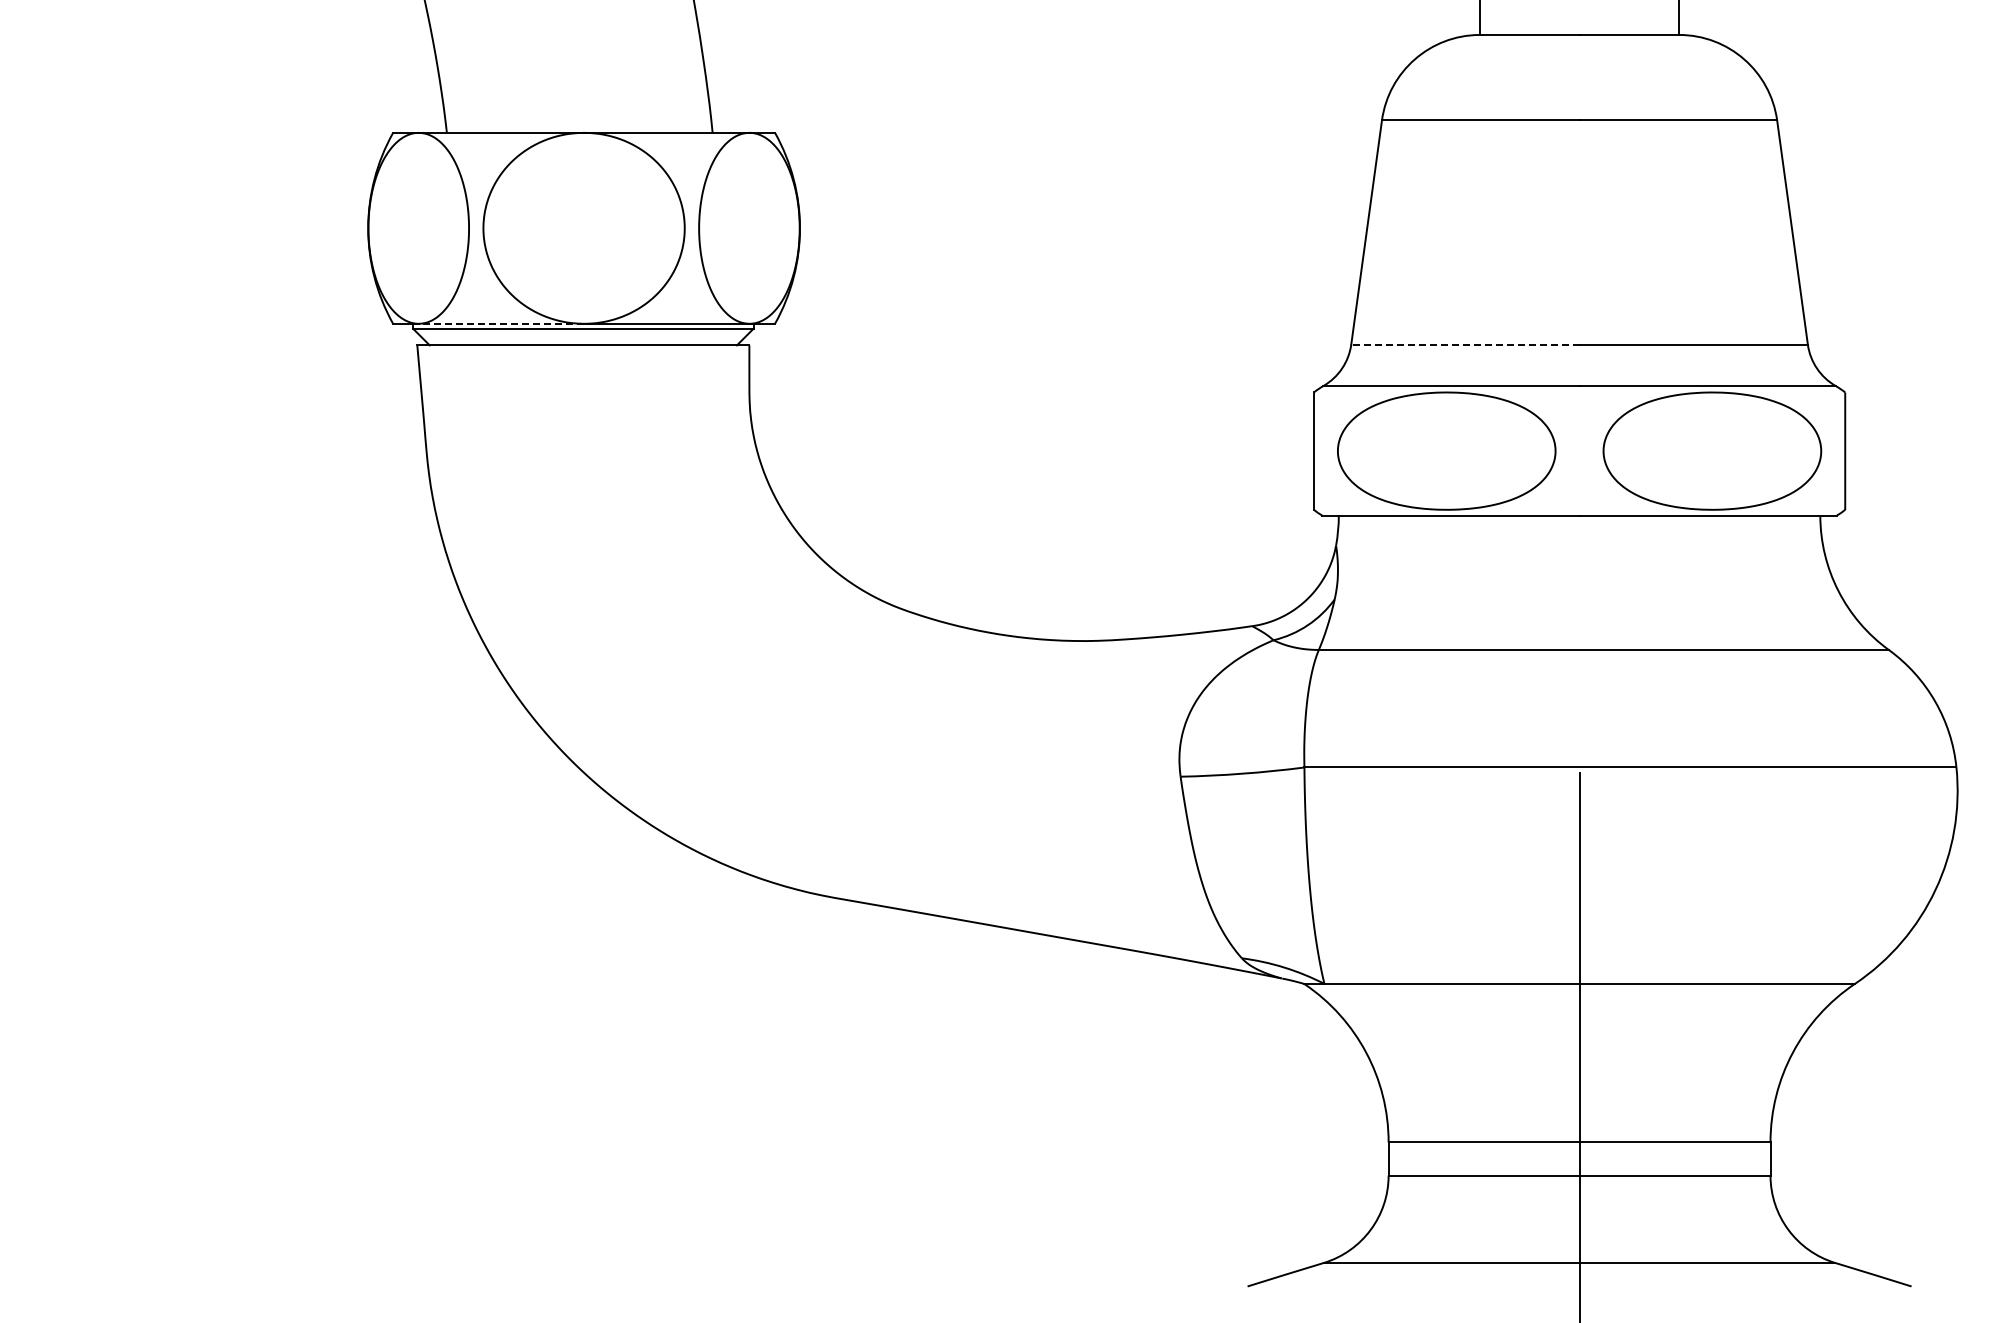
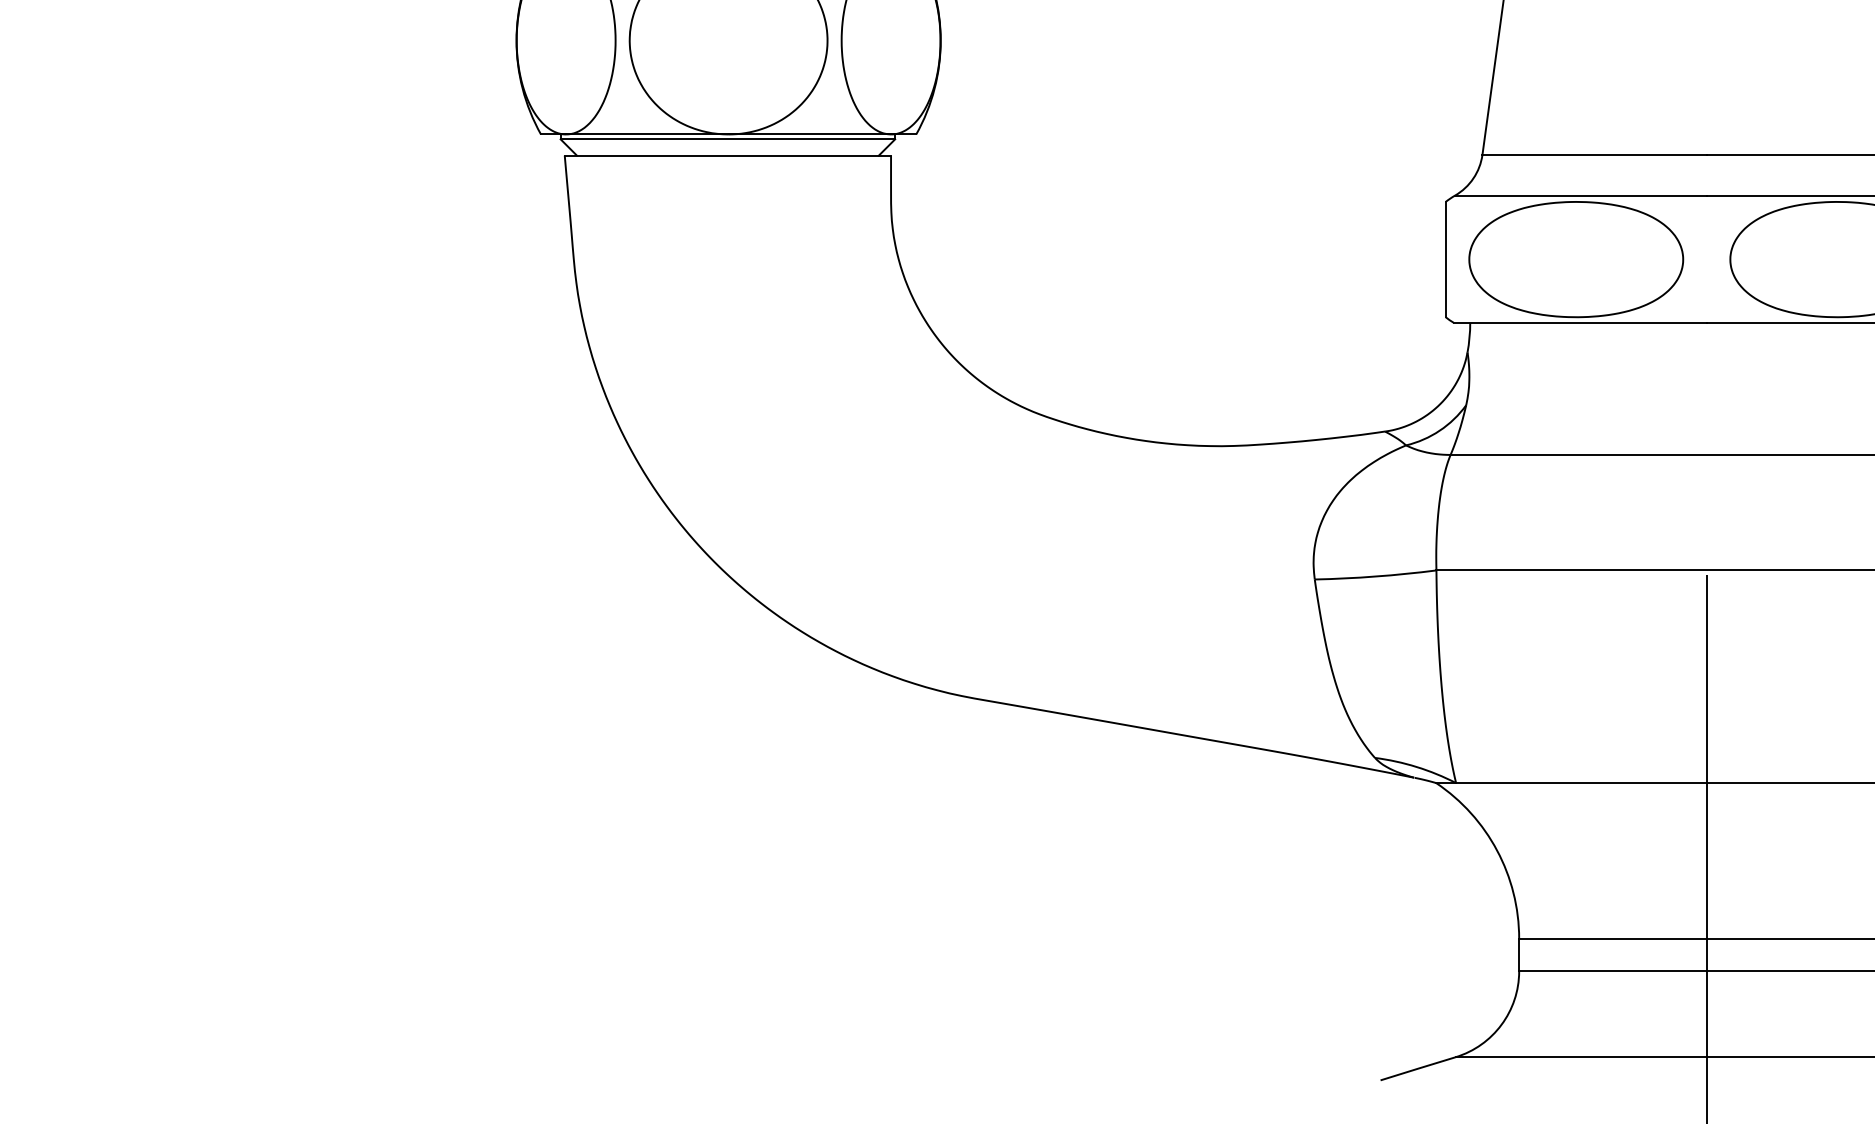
line: (501, 323) -> (647, 134), dashed -> solid
line: (1464, 344) -> (1593, 154), dashed -> solid

